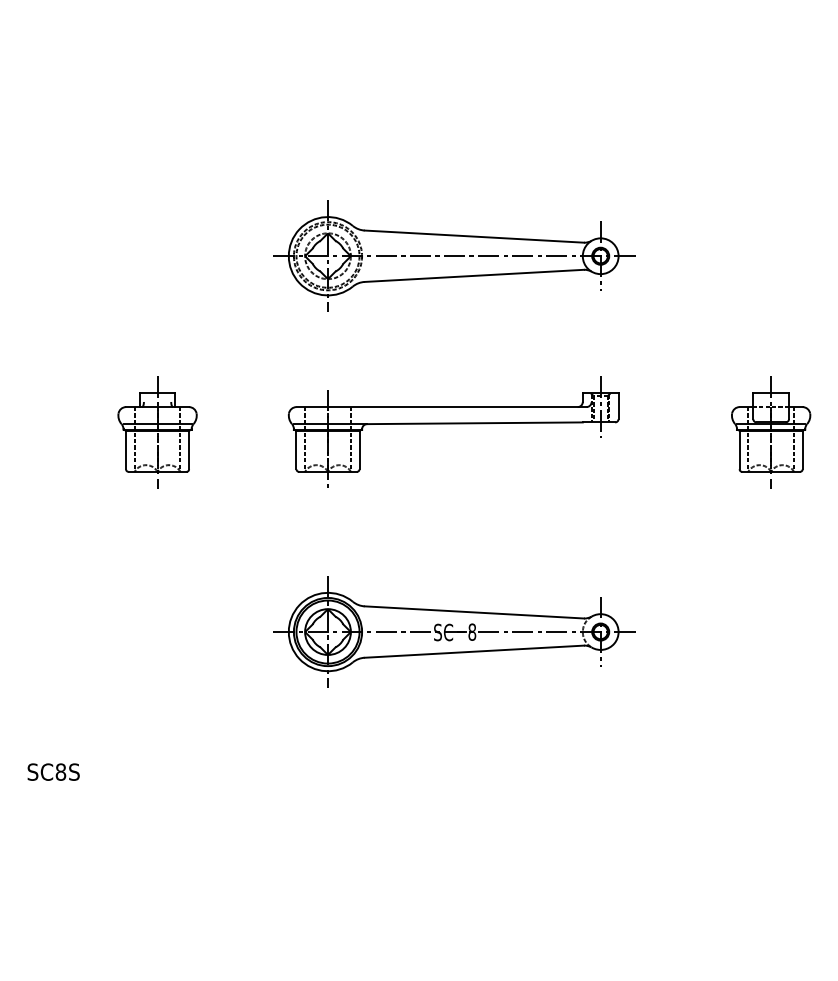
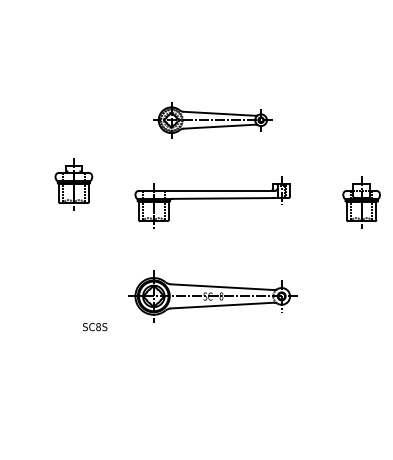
part: (453, 257) -> (212, 120), size x0.7
part: (156, 431) -> (73, 184), moved
text: (54, 773) -> (95, 327), moved

